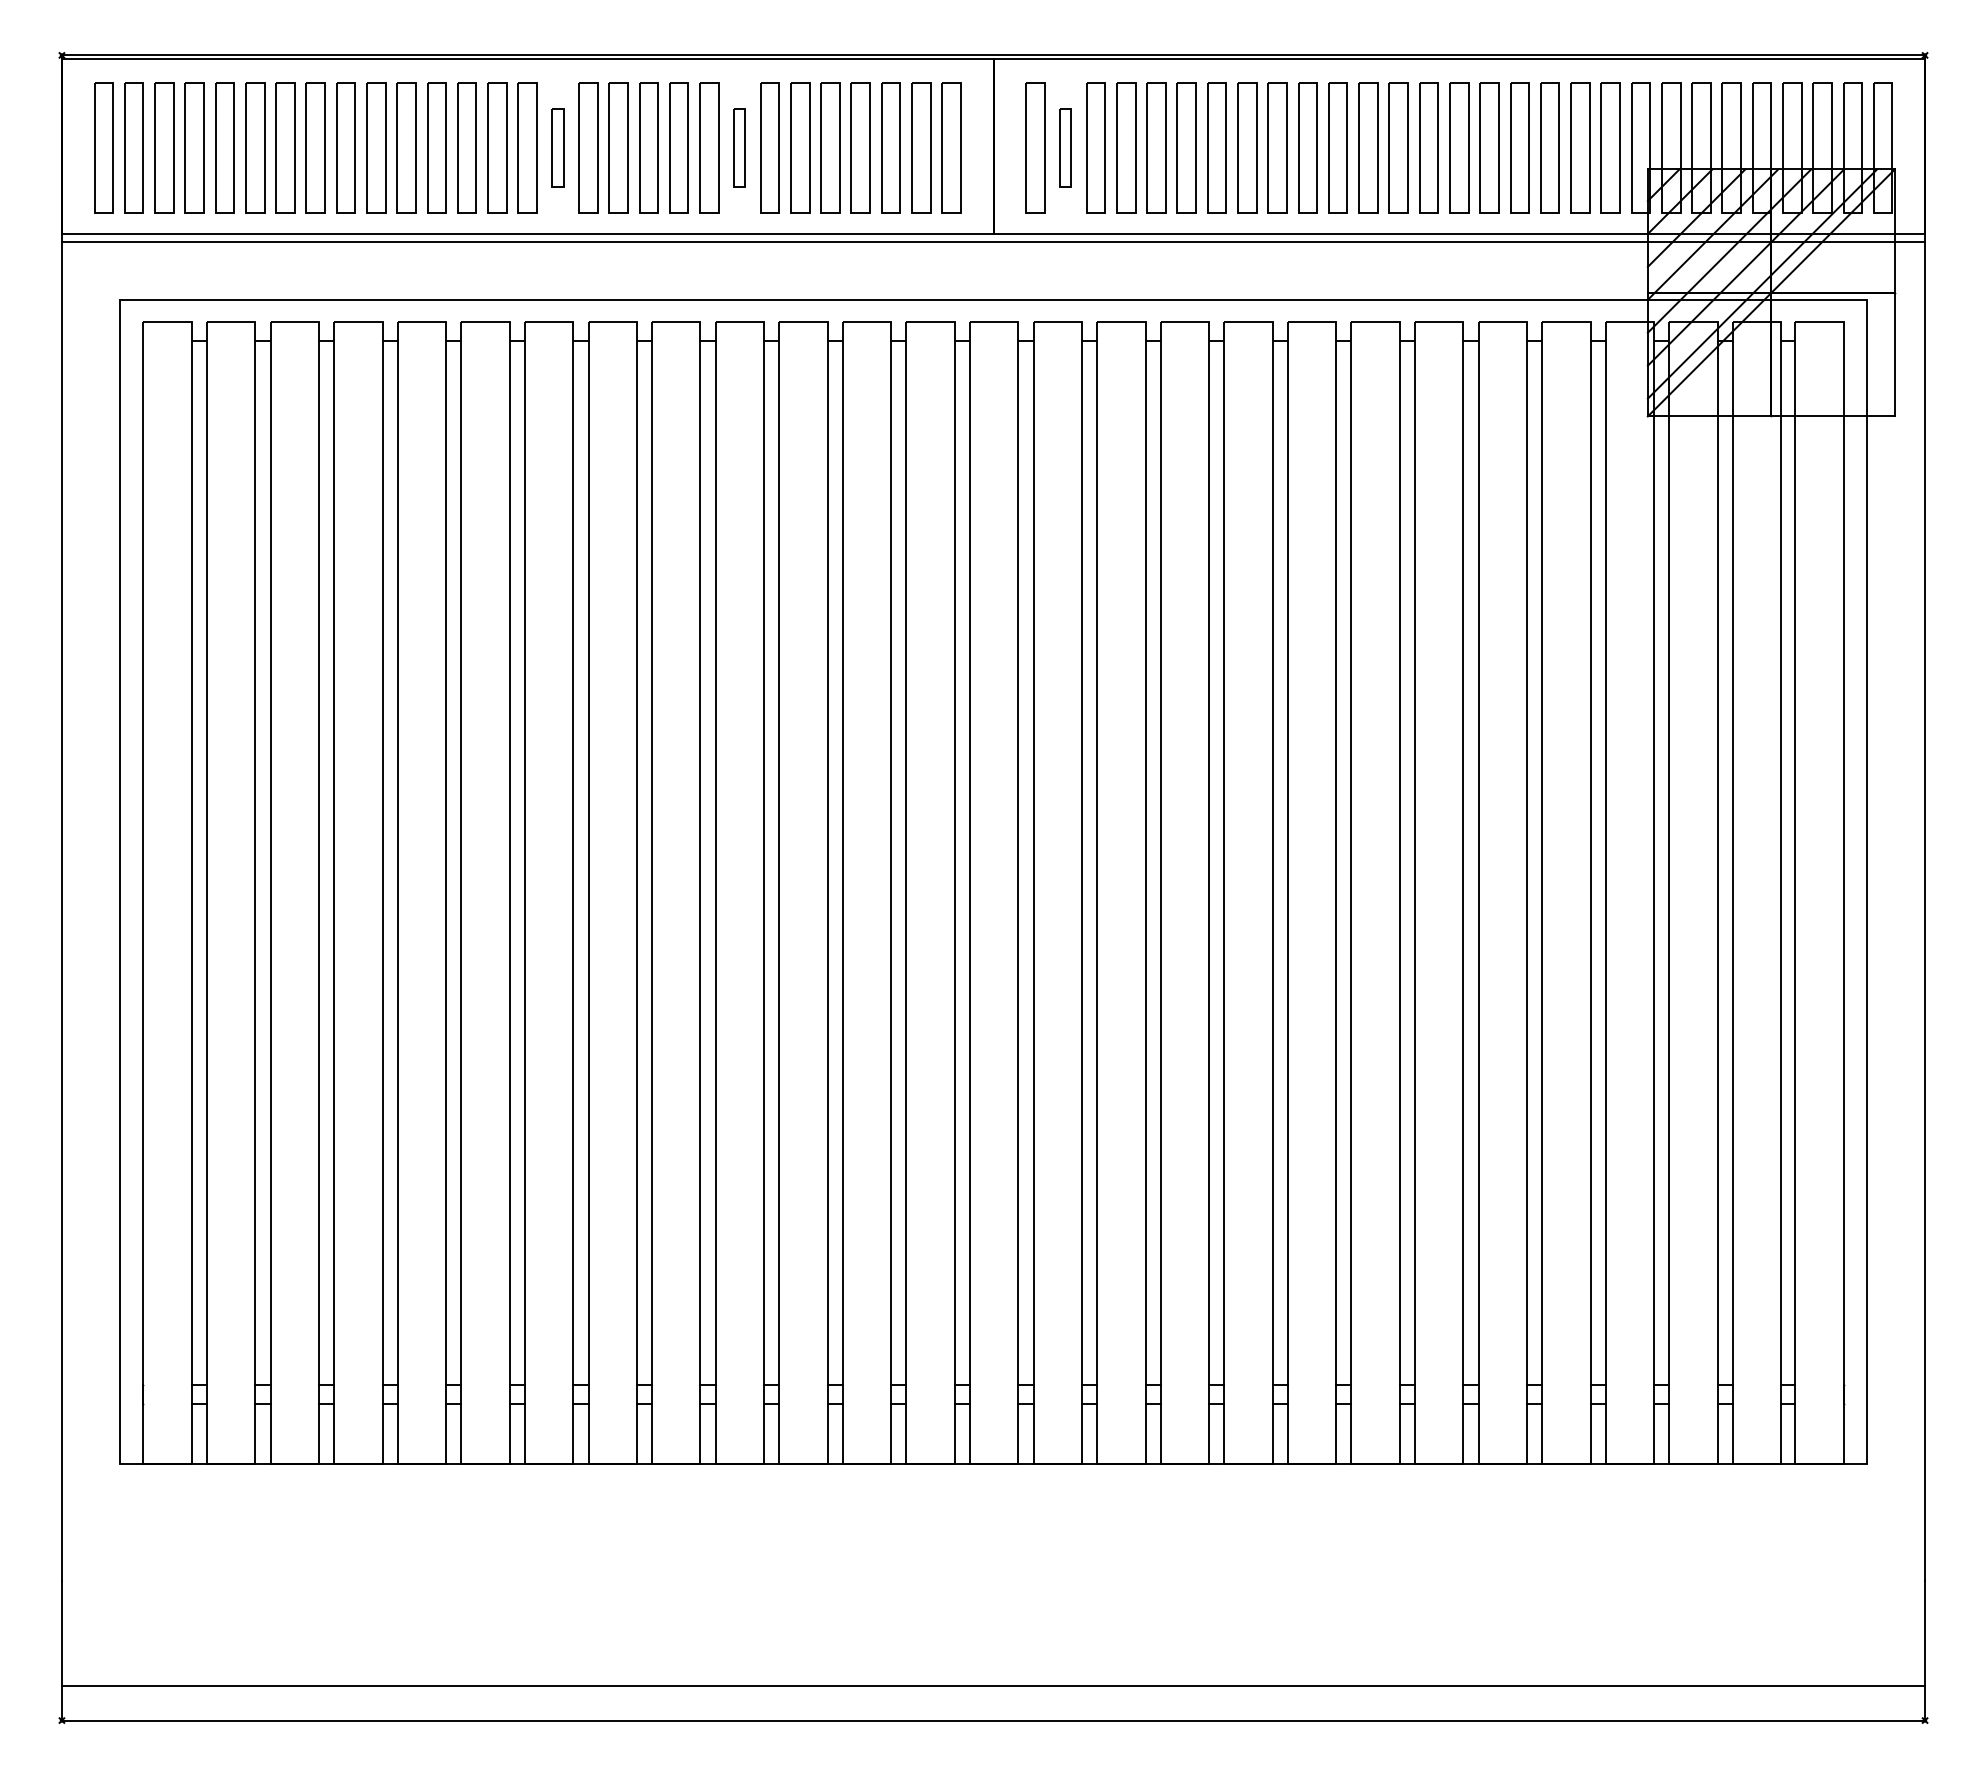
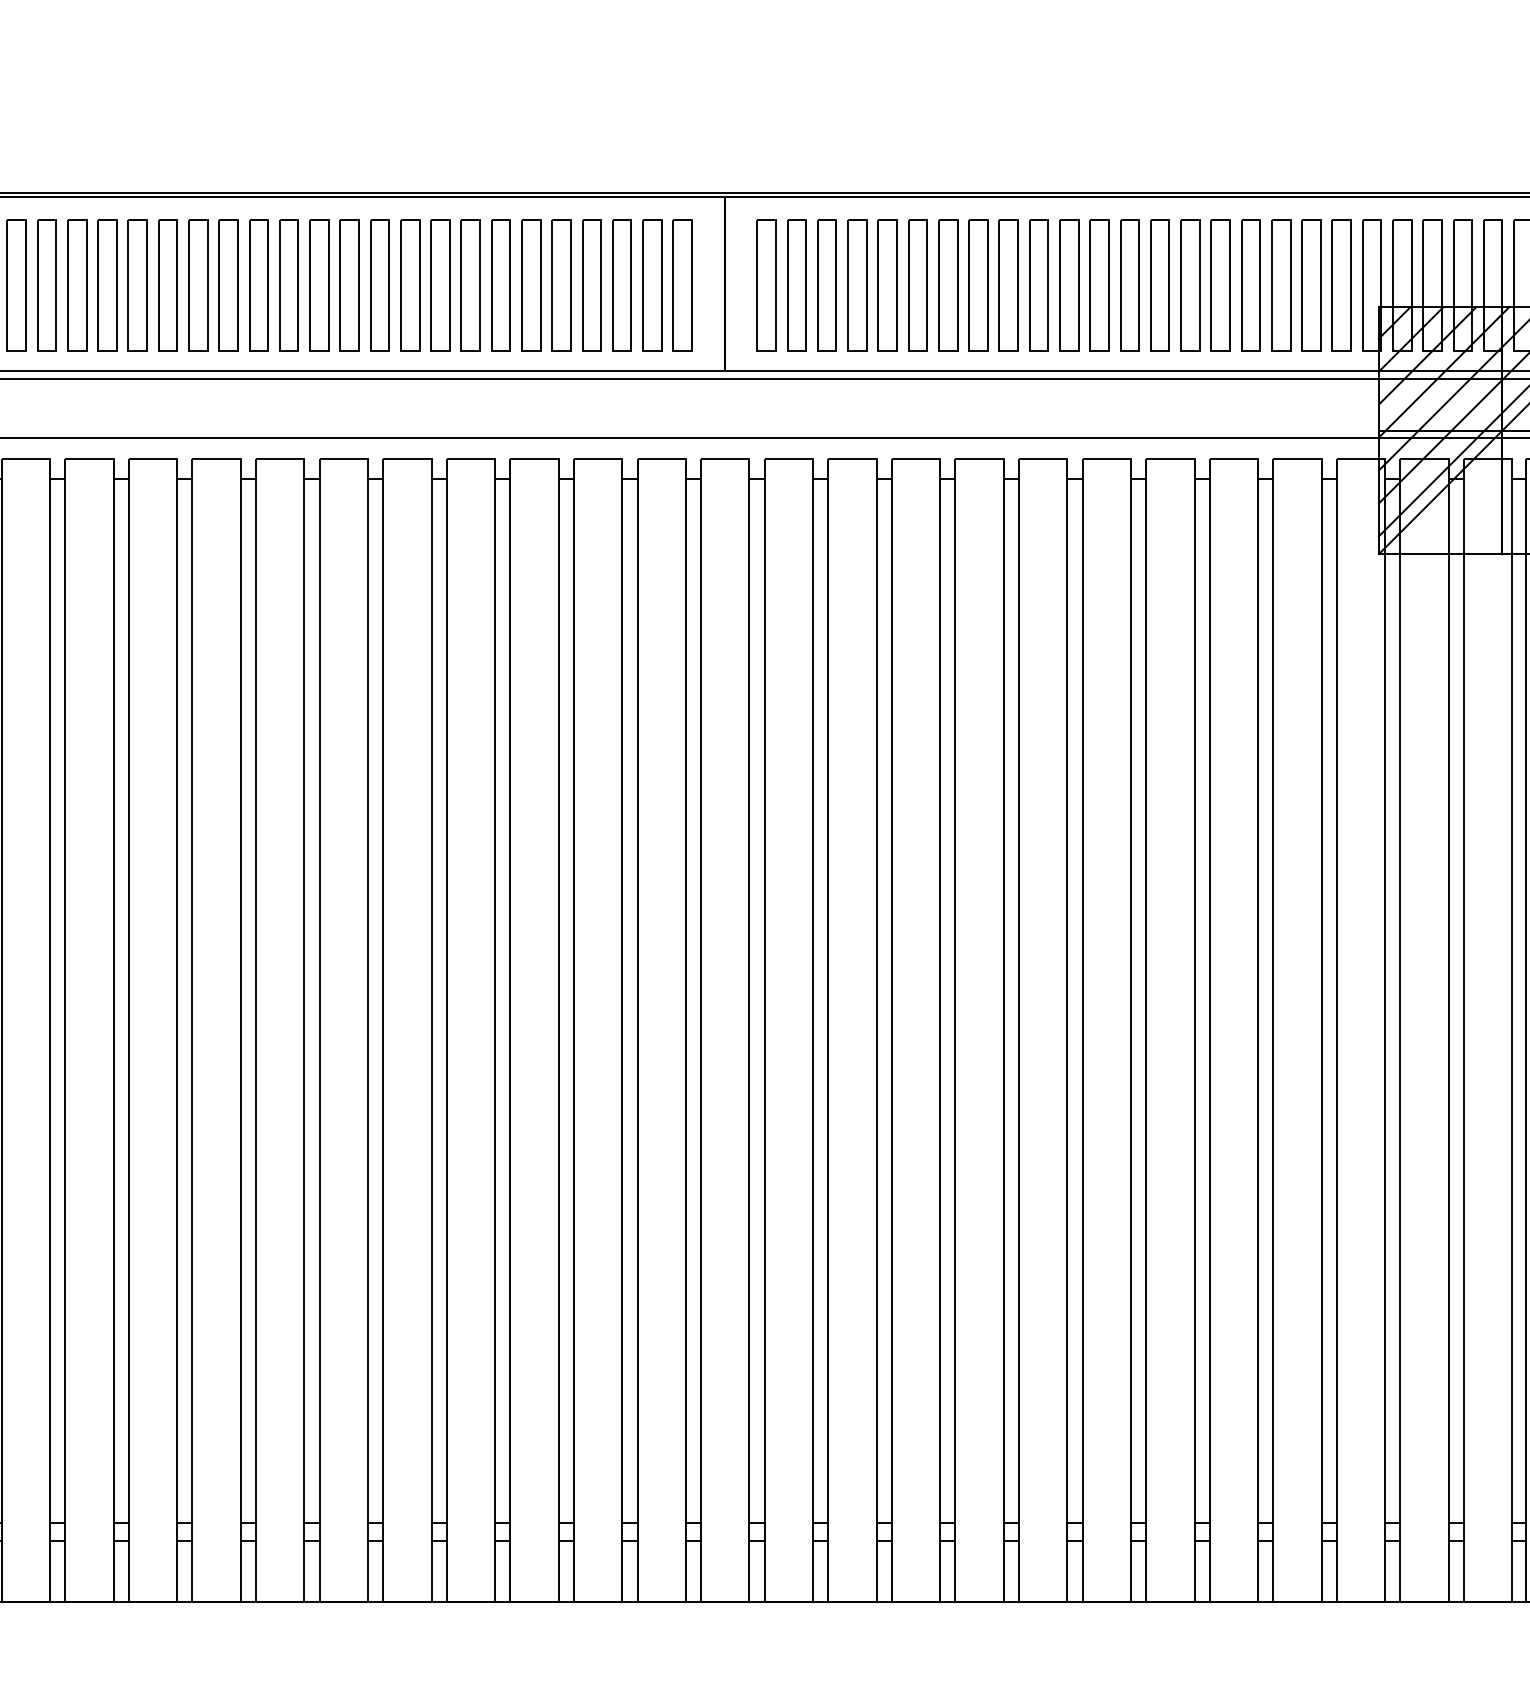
part: (557, 147) -> (288, 285), size x1.67
part: (739, 147) -> (470, 285), size x1.67
part: (1065, 147) -> (796, 285), size x1.67

